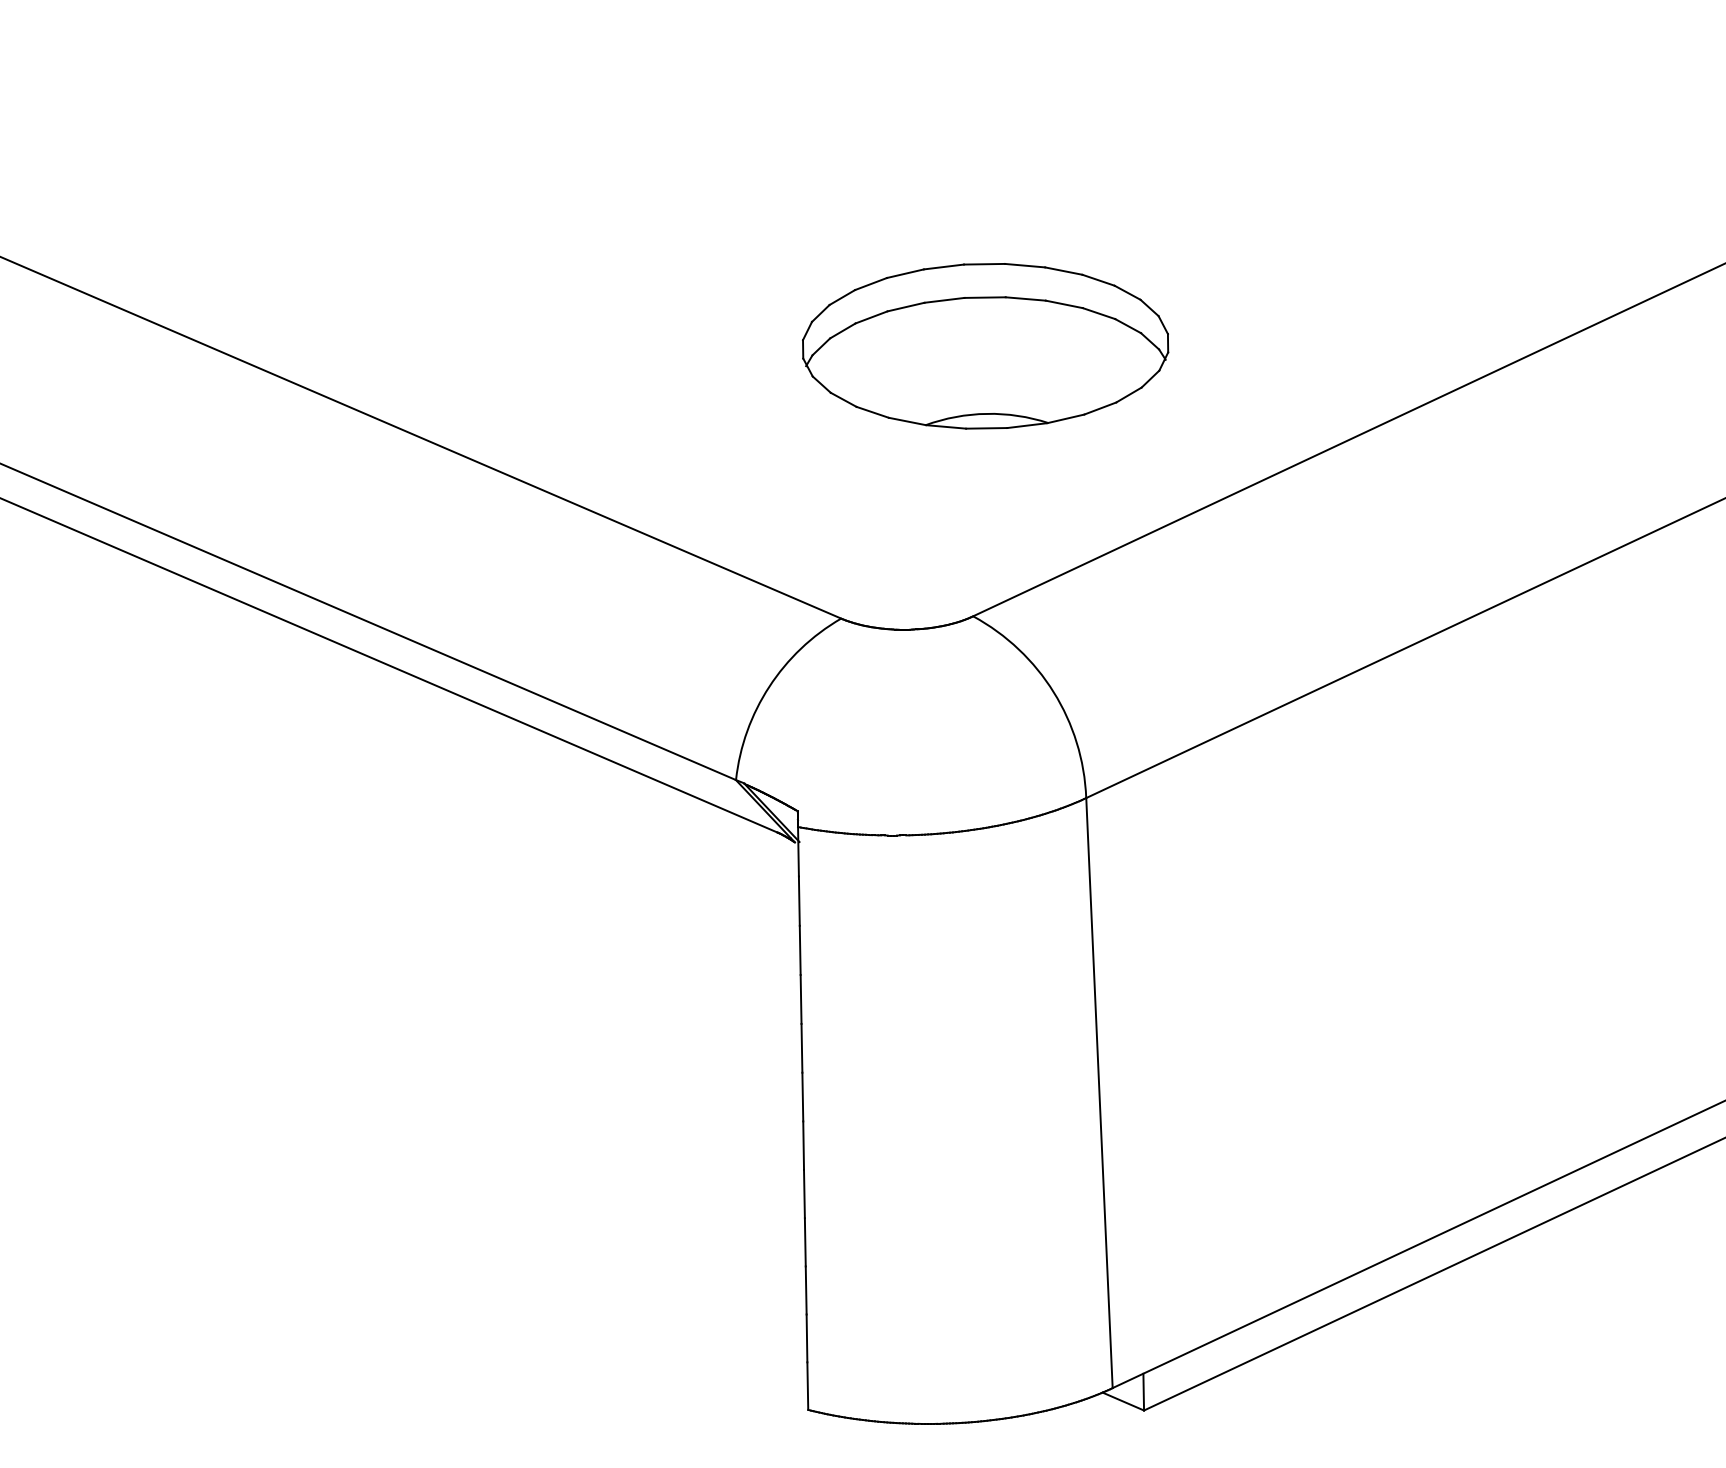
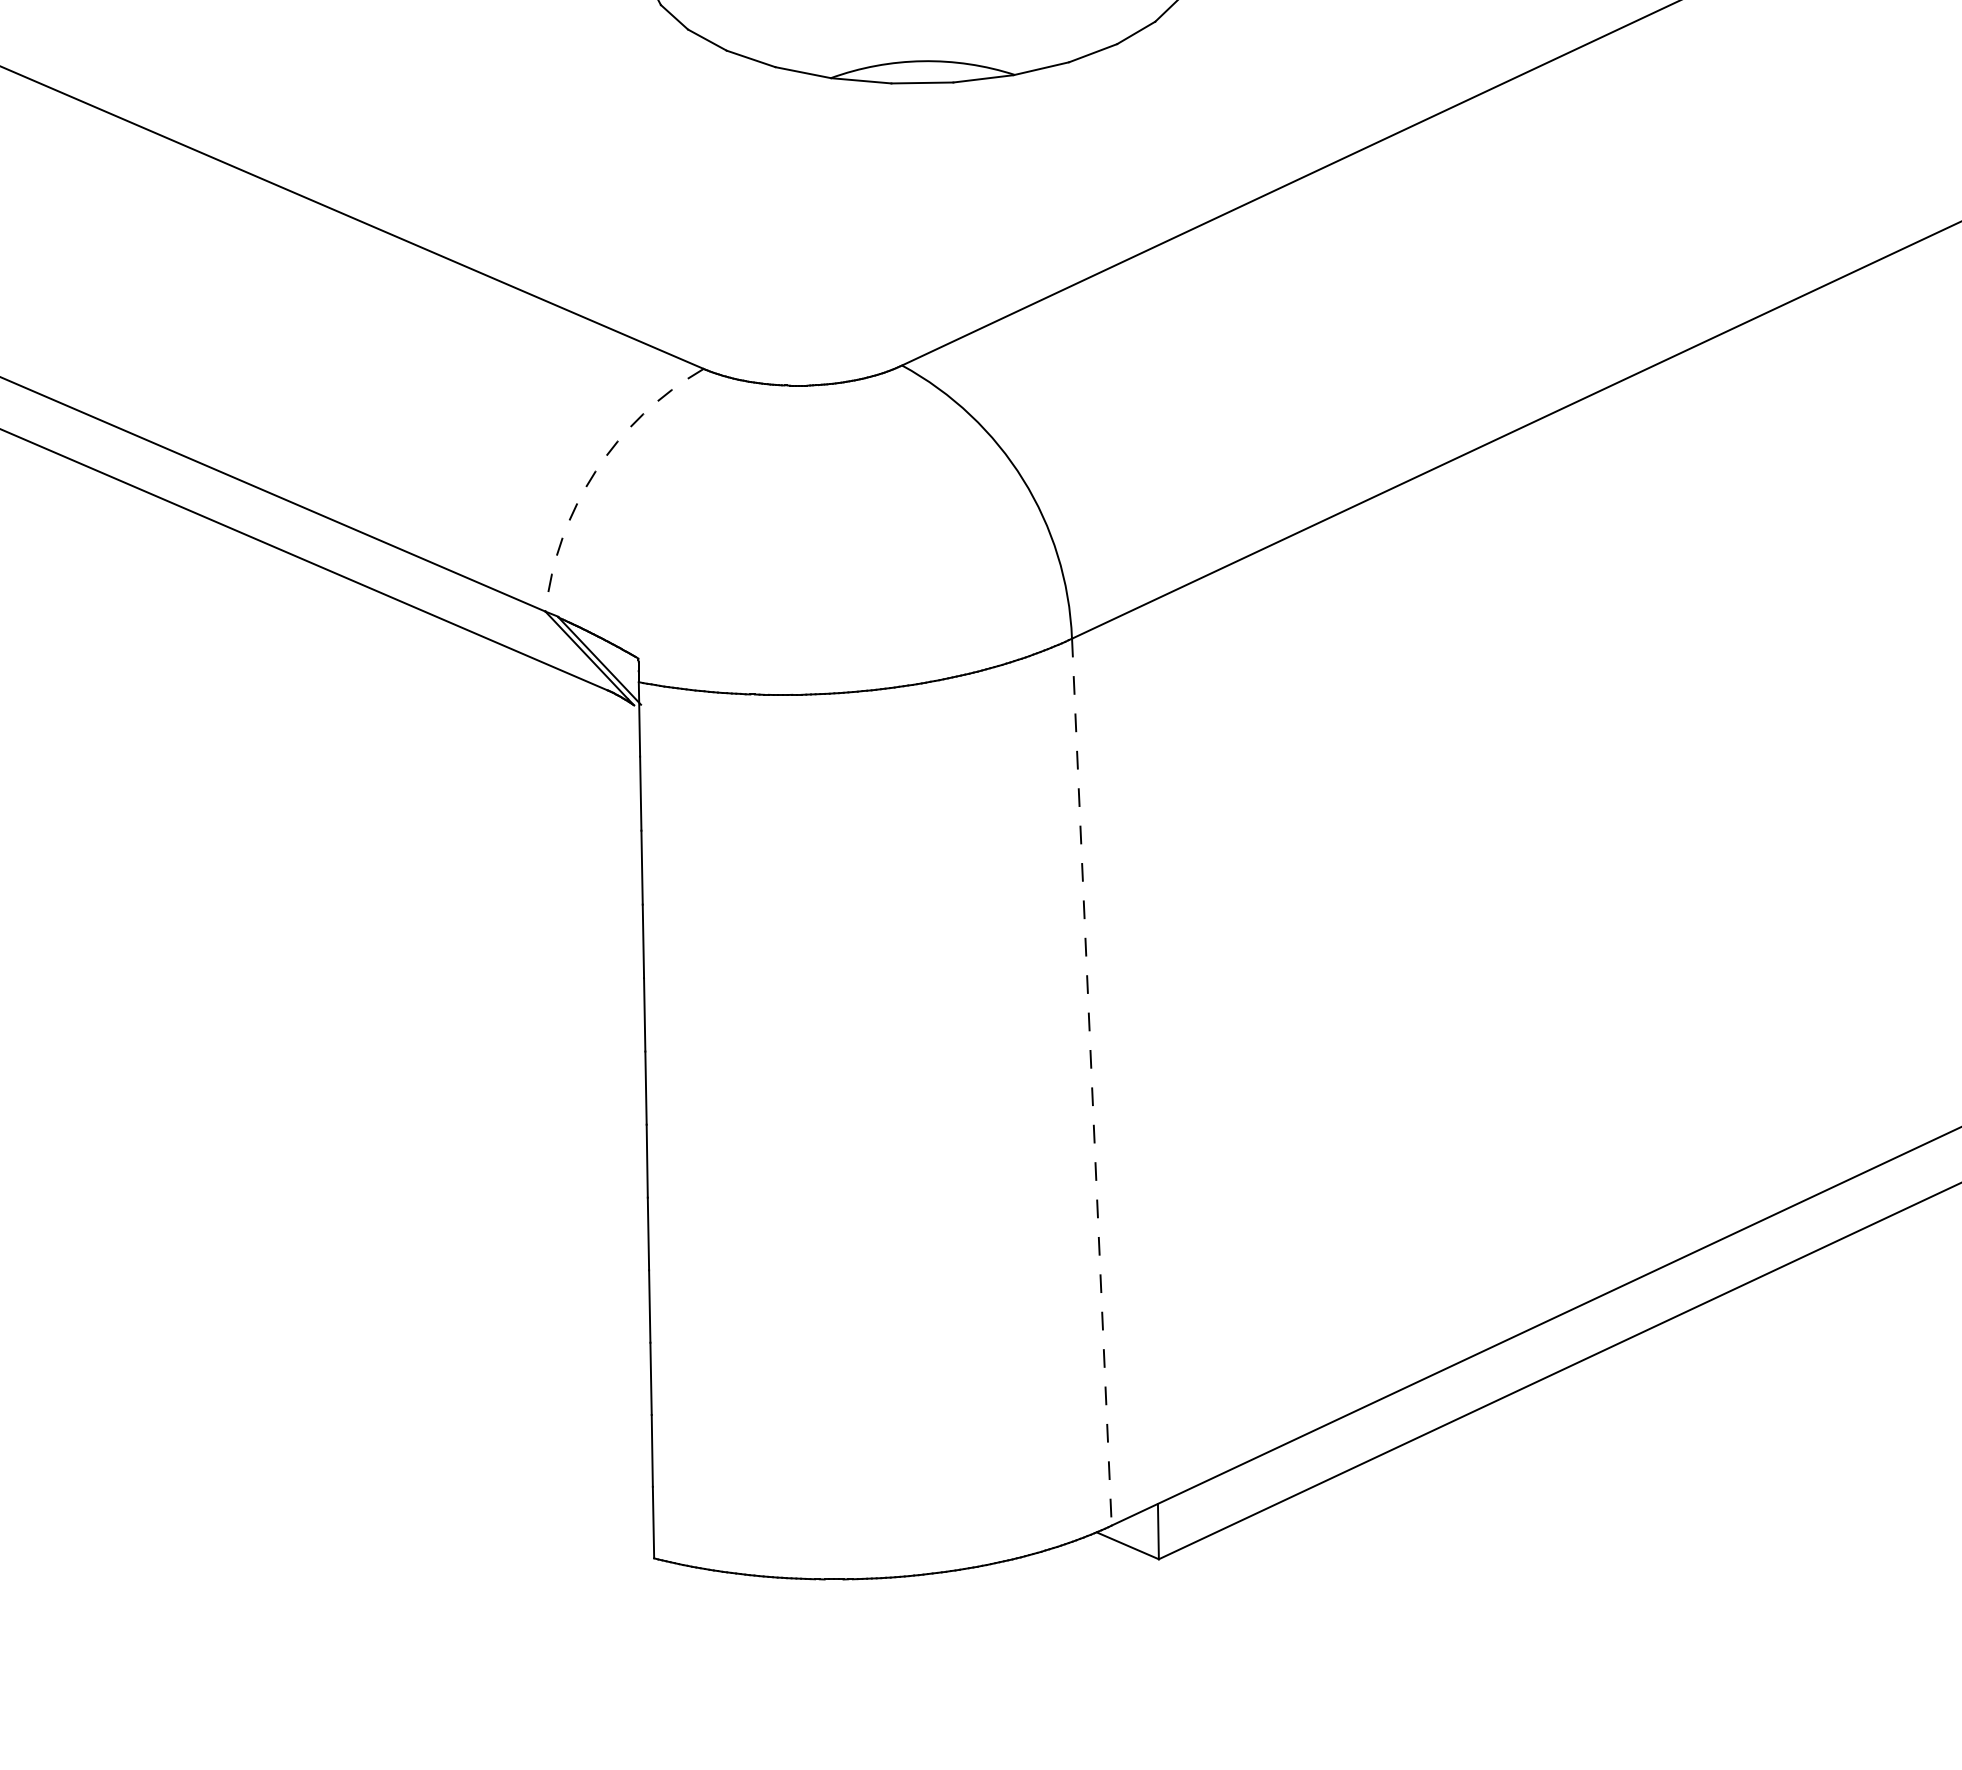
arc: (769, 686) -> (595, 471), solid -> dashed
line: (1099, 1093) -> (1091, 1082), solid -> dashed

